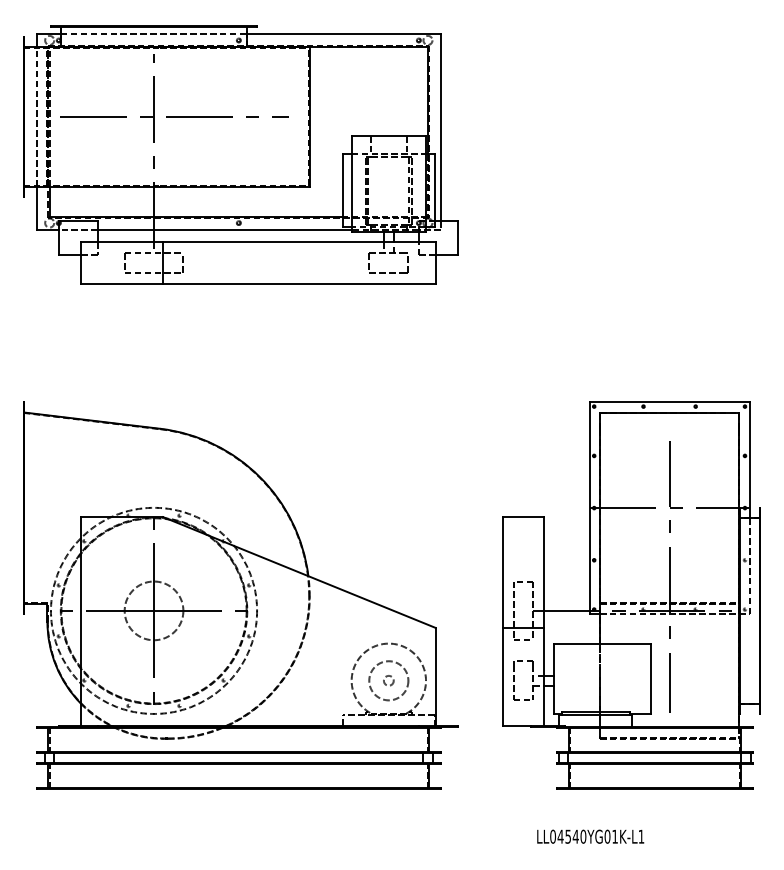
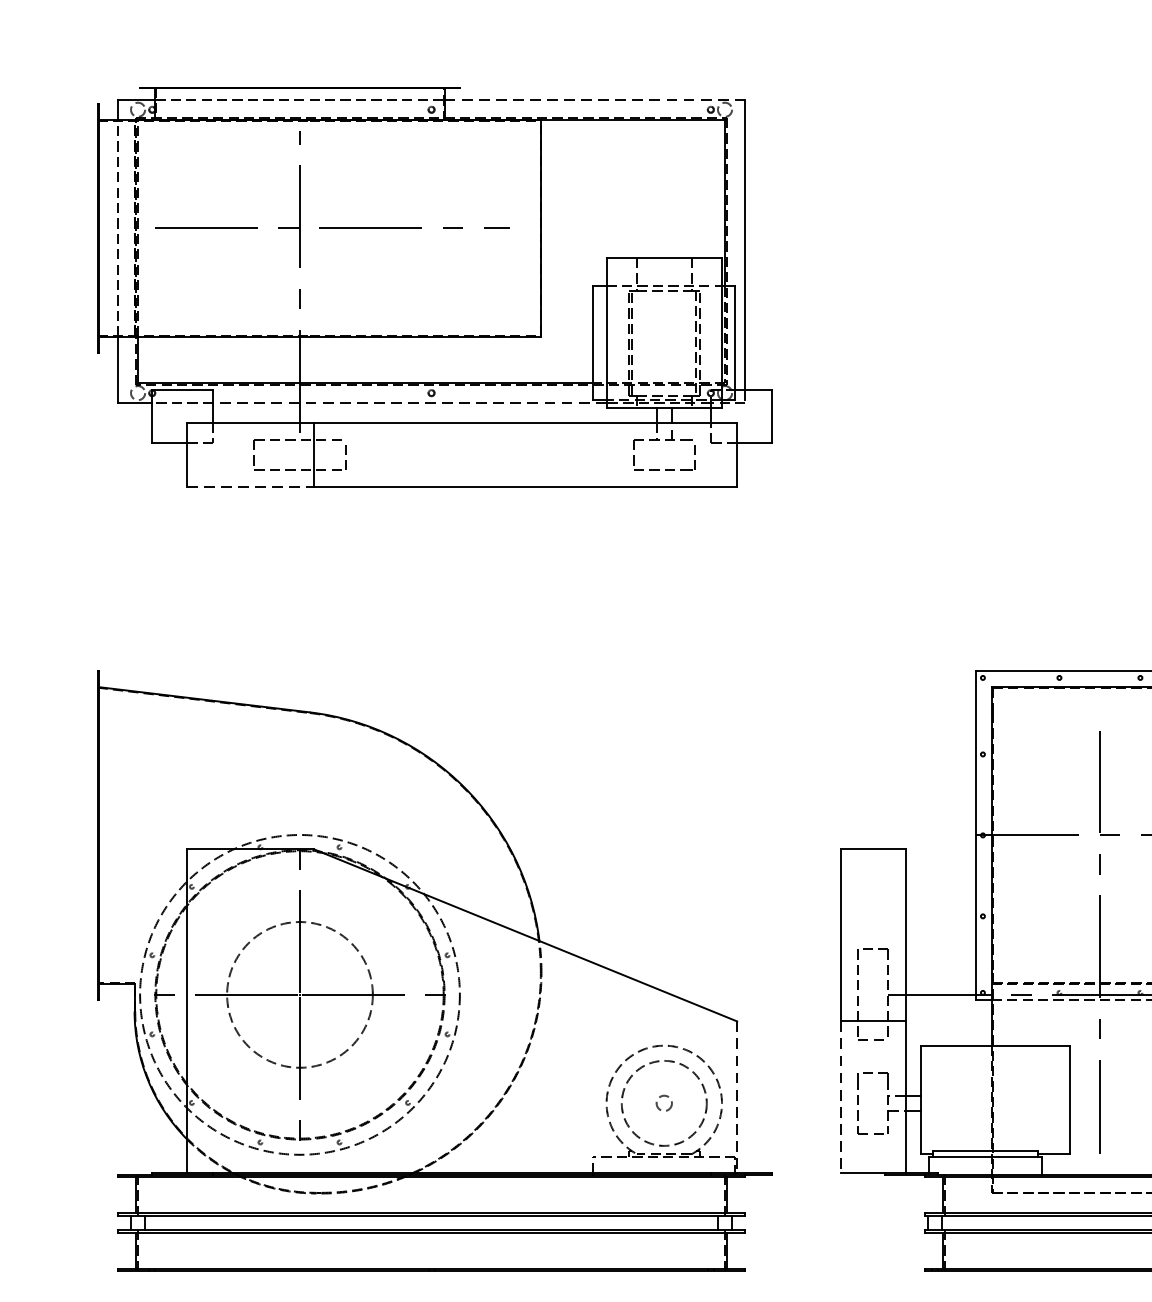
line: (344, 33) -> (595, 99), solid -> dashed
line: (224, 229) -> (409, 403), solid -> dashed
line: (122, 283) -> (251, 486), solid -> dashed
circle: (153, 610) -> (299, 994), size x1.6
line: (435, 676) -> (736, 1096), solid -> dashed
line: (502, 676) -> (840, 1096), solid -> dashed
circle: (388, 680) -> (663, 1102), size x1.4

